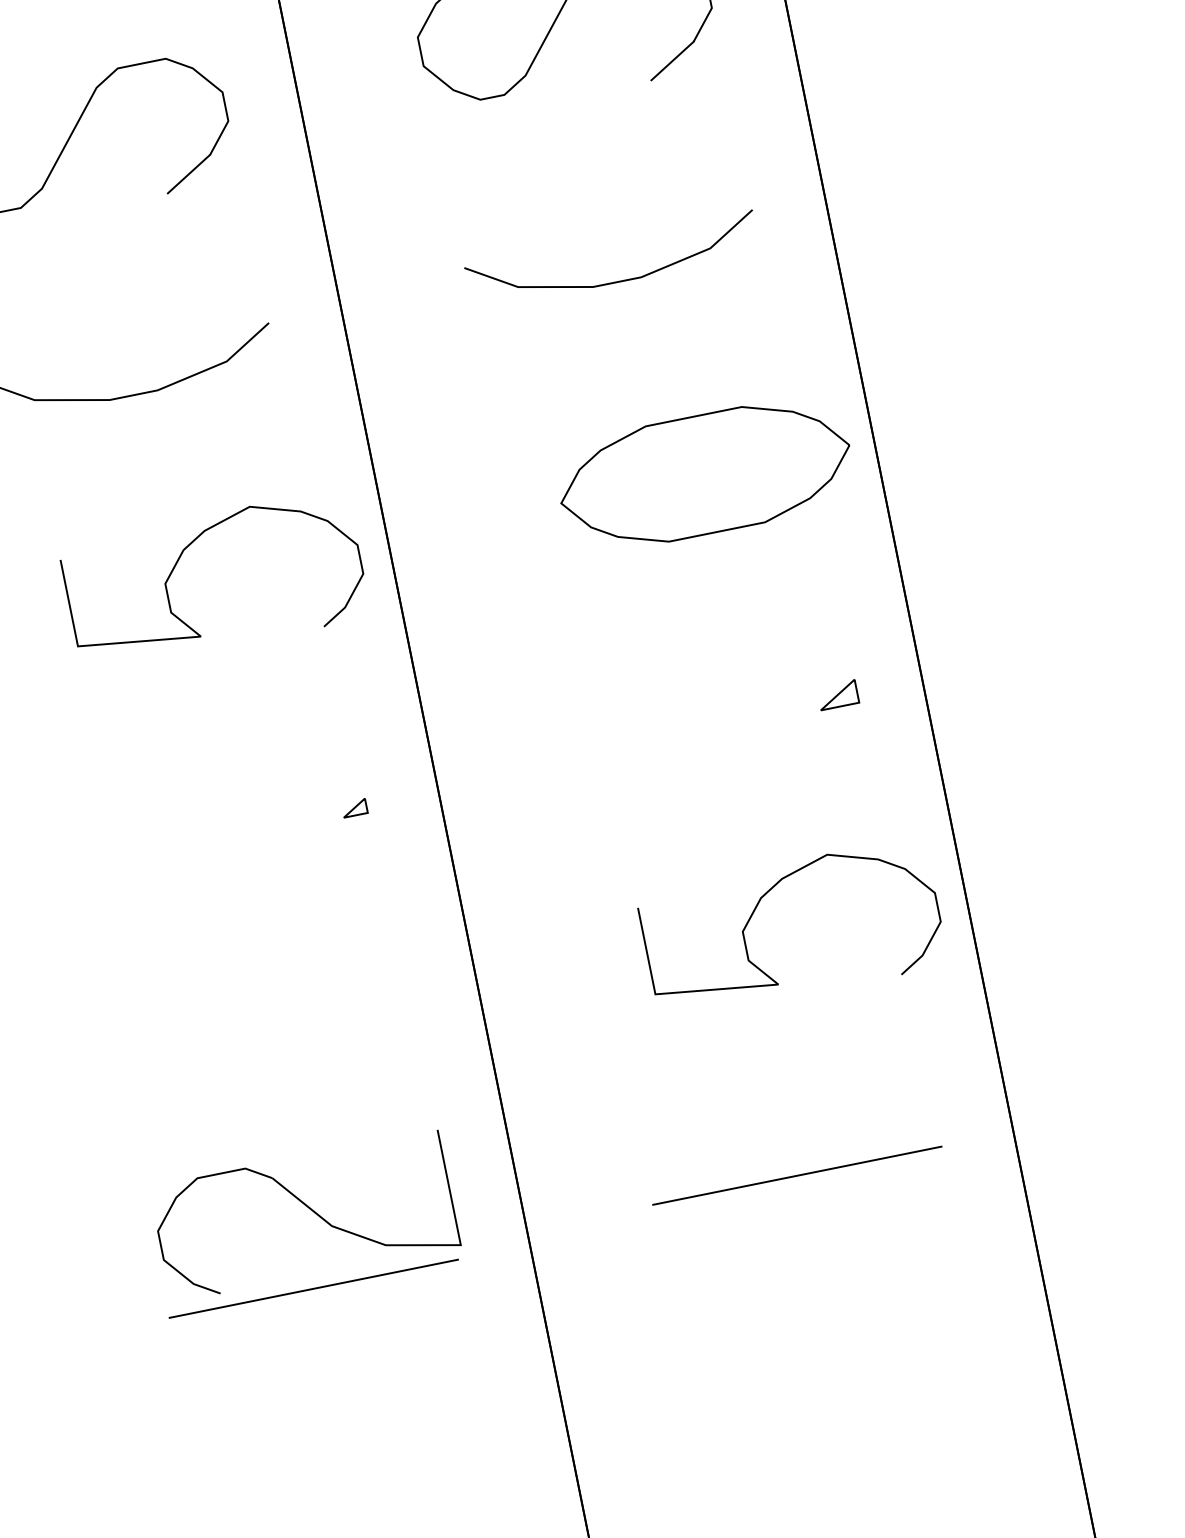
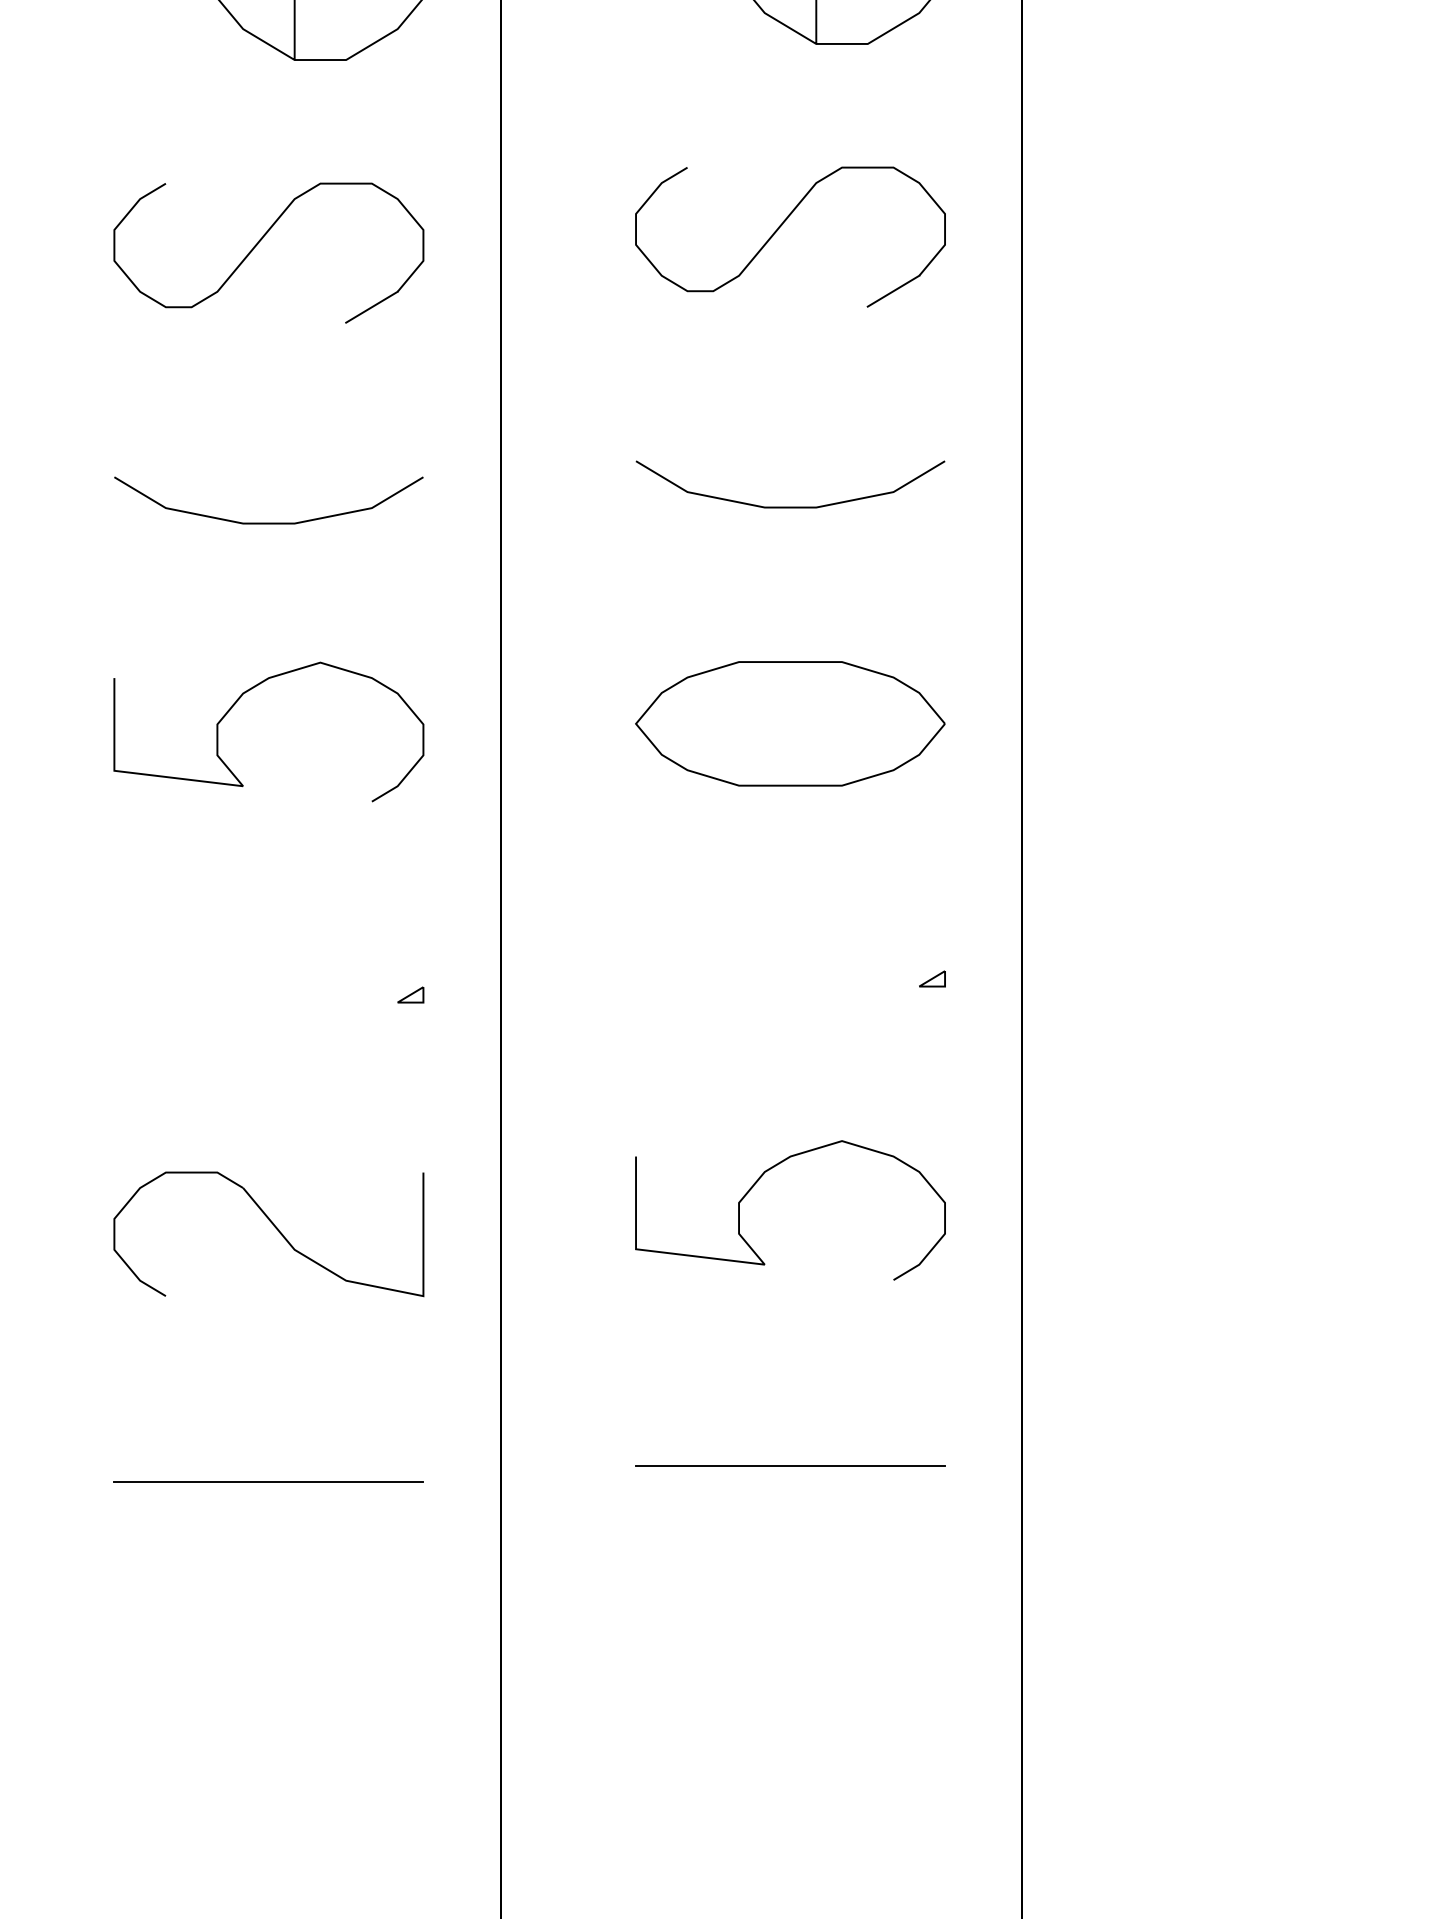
part: (705, 474) -> (790, 723), moved
curve: (179, 560) -> (236, 703), moved
part: (838, 694) -> (932, 978), size x0.62
curve: (756, 908) -> (758, 1181), moved
part: (309, 1209) -> (274, 1227), moved

